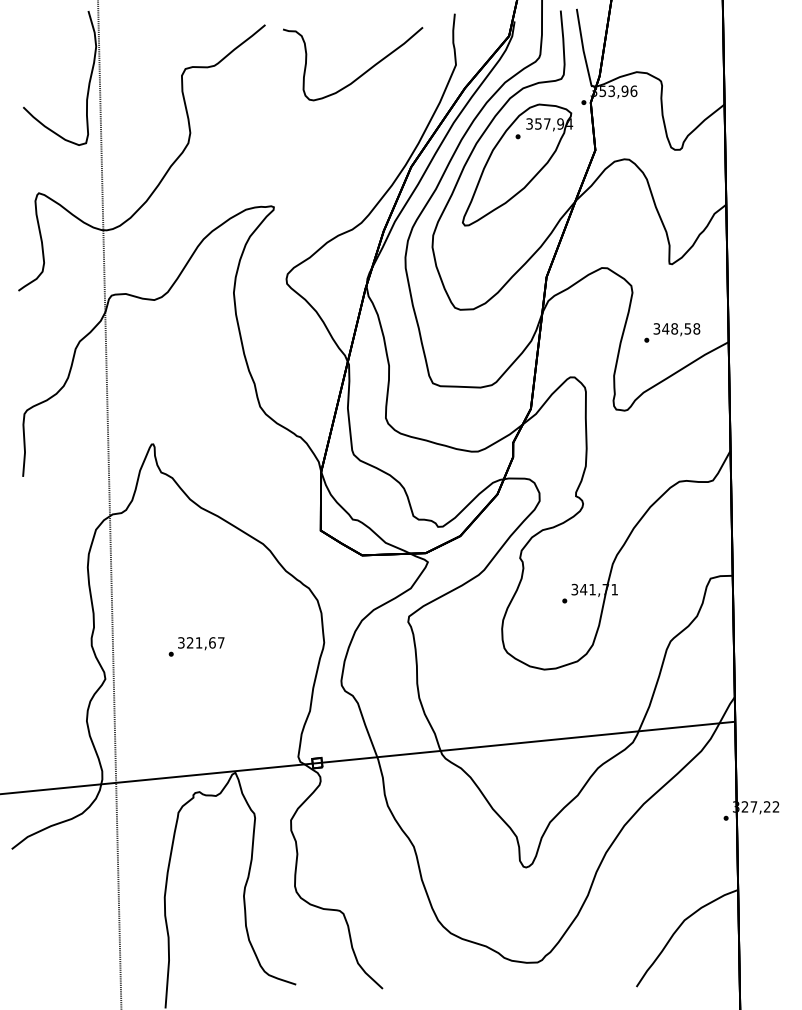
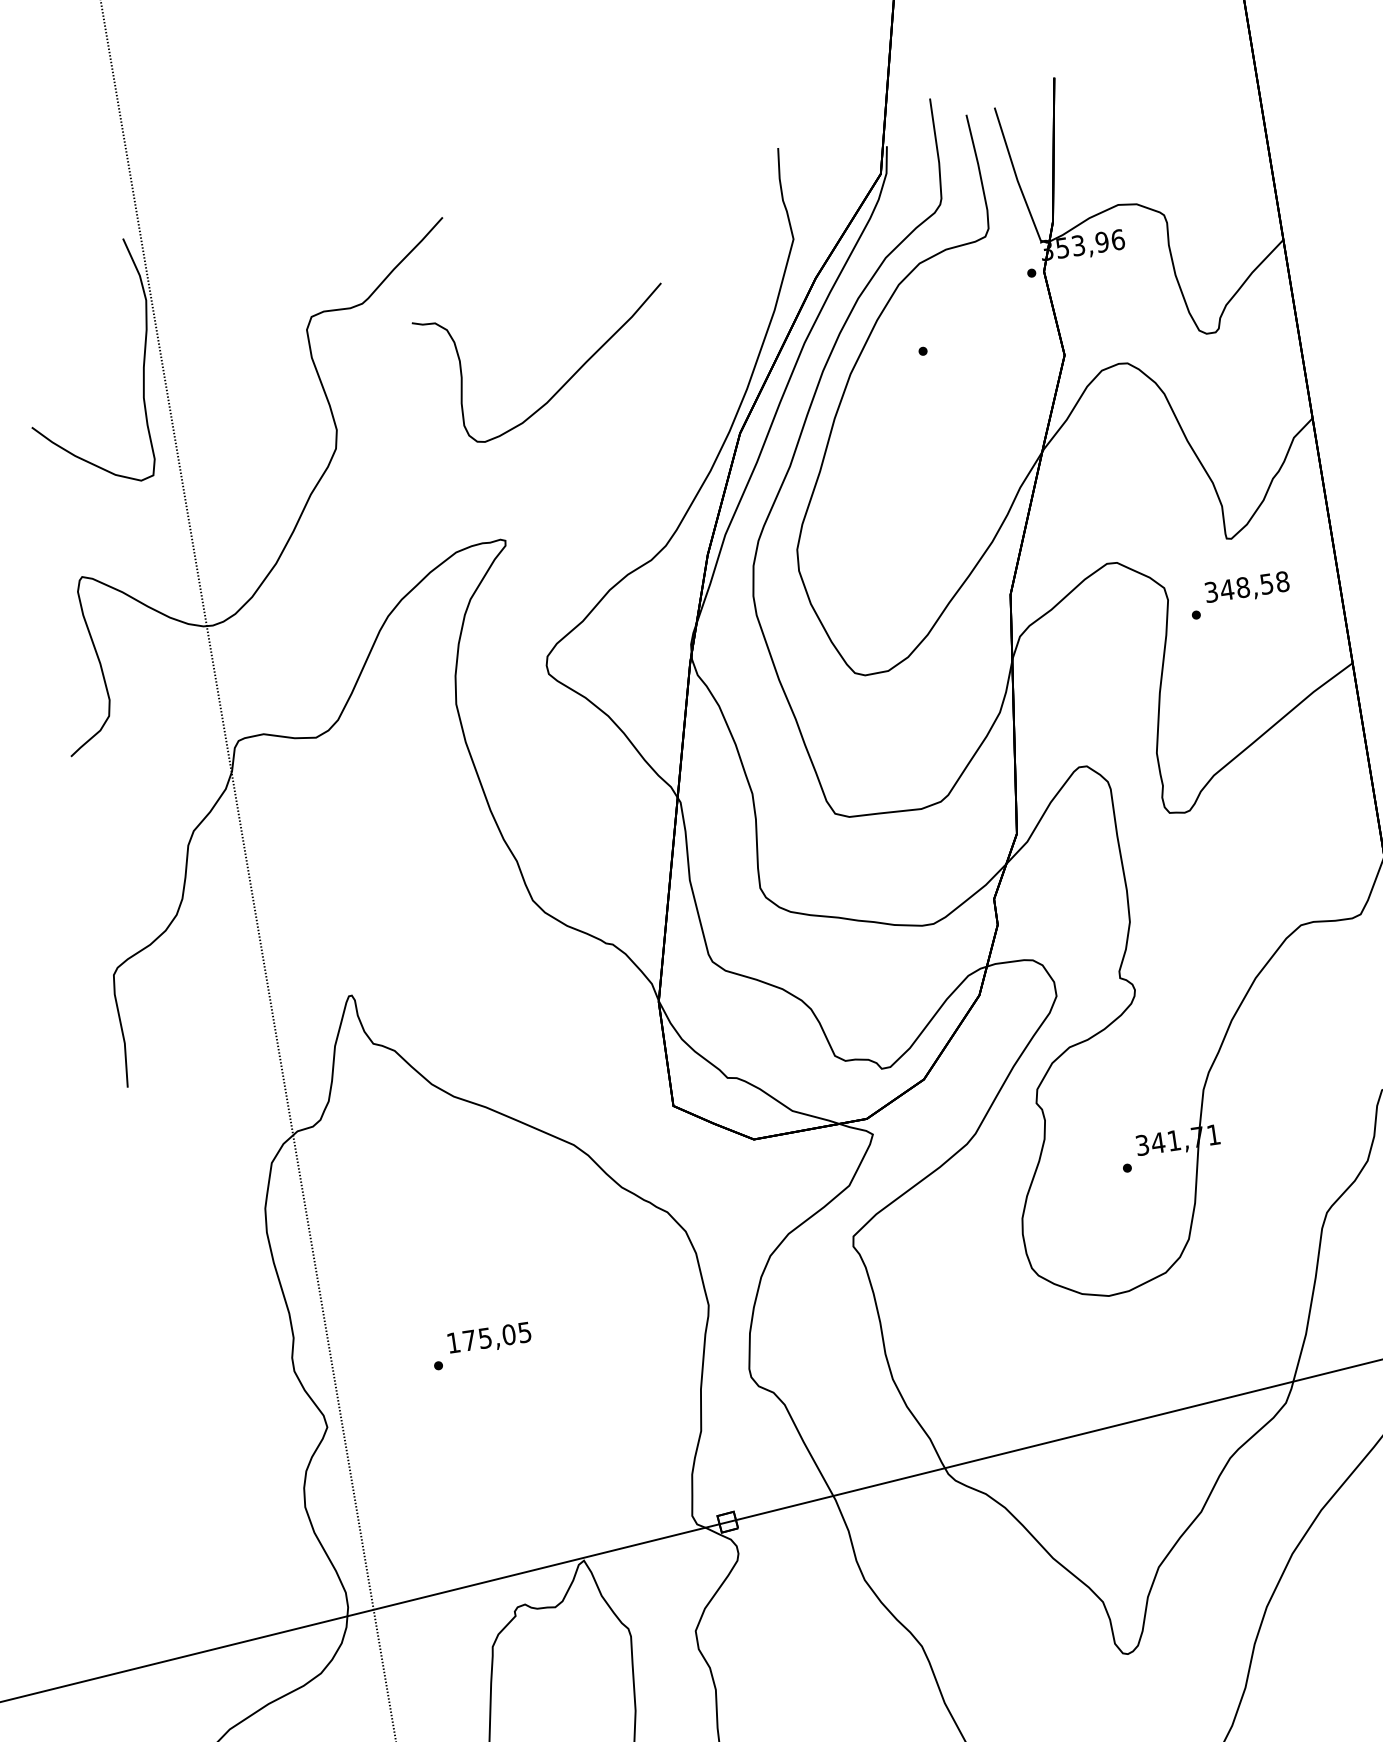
curve: (362, 73) -> (565, 381), moved
part: (517, 164) -> (929, 400), removed
text: (672, 332) -> (1240, 594), moved
text: (201, 642) -> (489, 1336), 321,67 -> 175,05

